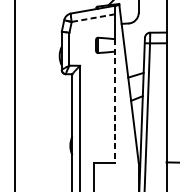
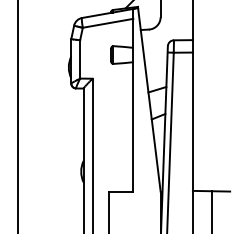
line: (93, 18) -> (108, 23), dashed -> solid
line: (115, 100) -> (133, 119), dashed -> solid

